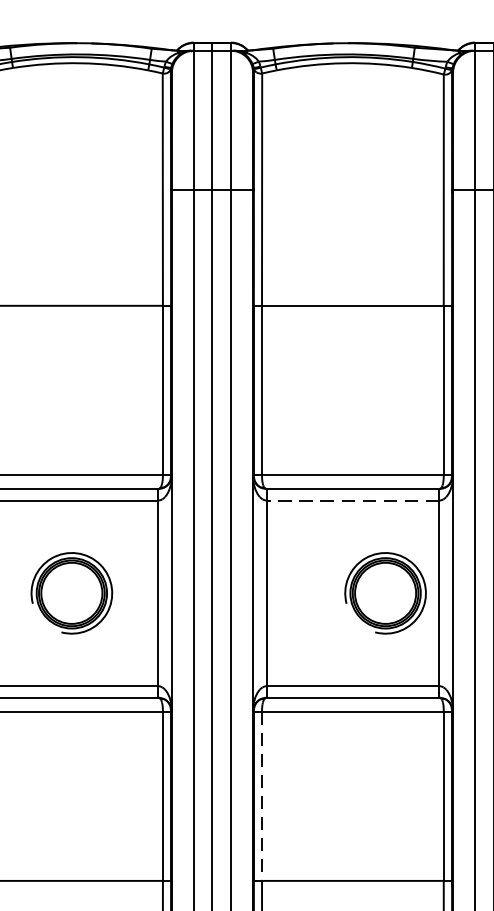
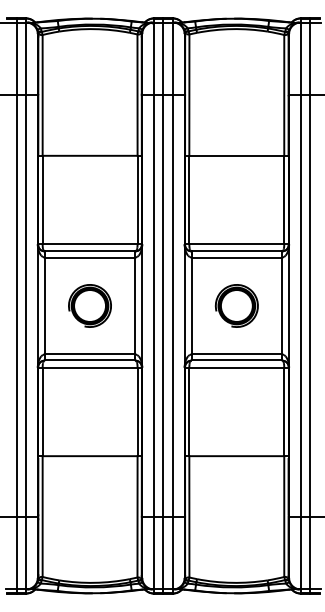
line: (352, 500) -> (236, 257), dashed -> solid
part: (384, 592) -> (236, 305), moved
line: (262, 797) -> (189, 412), dashed -> solid

